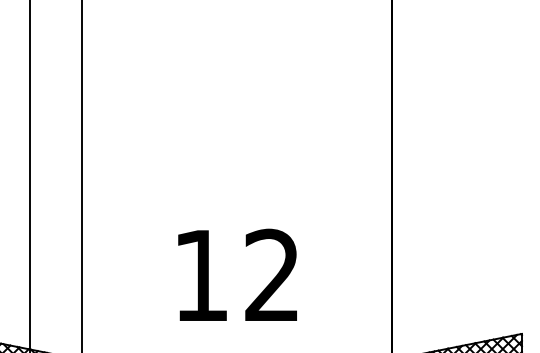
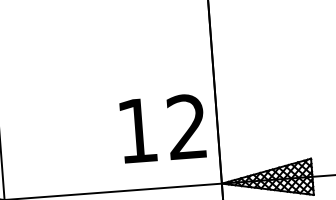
text: (237, 274) -> (162, 128), moved

